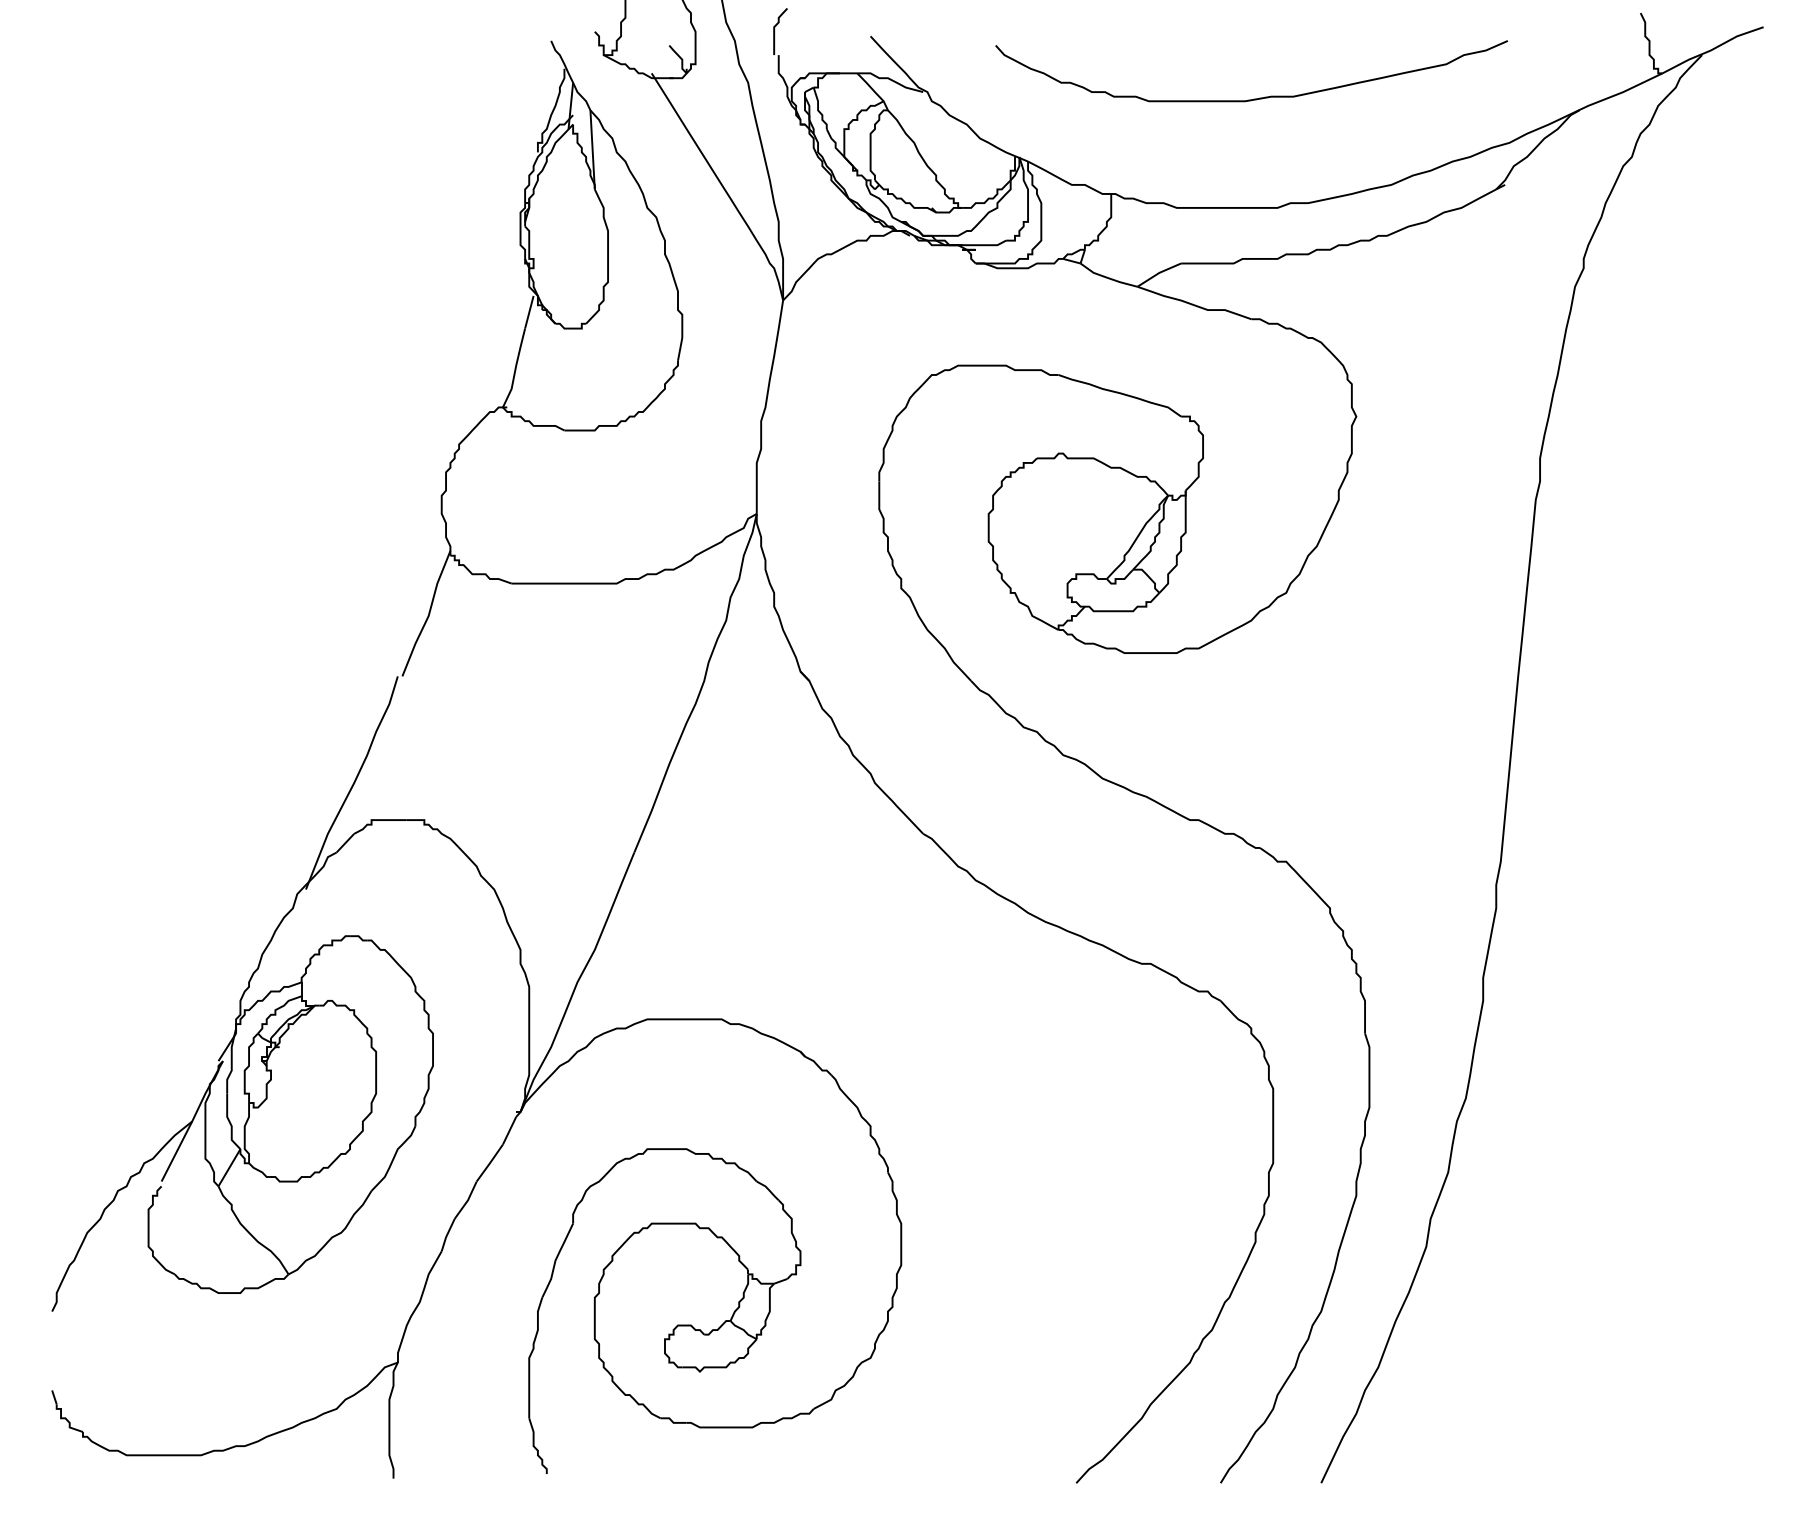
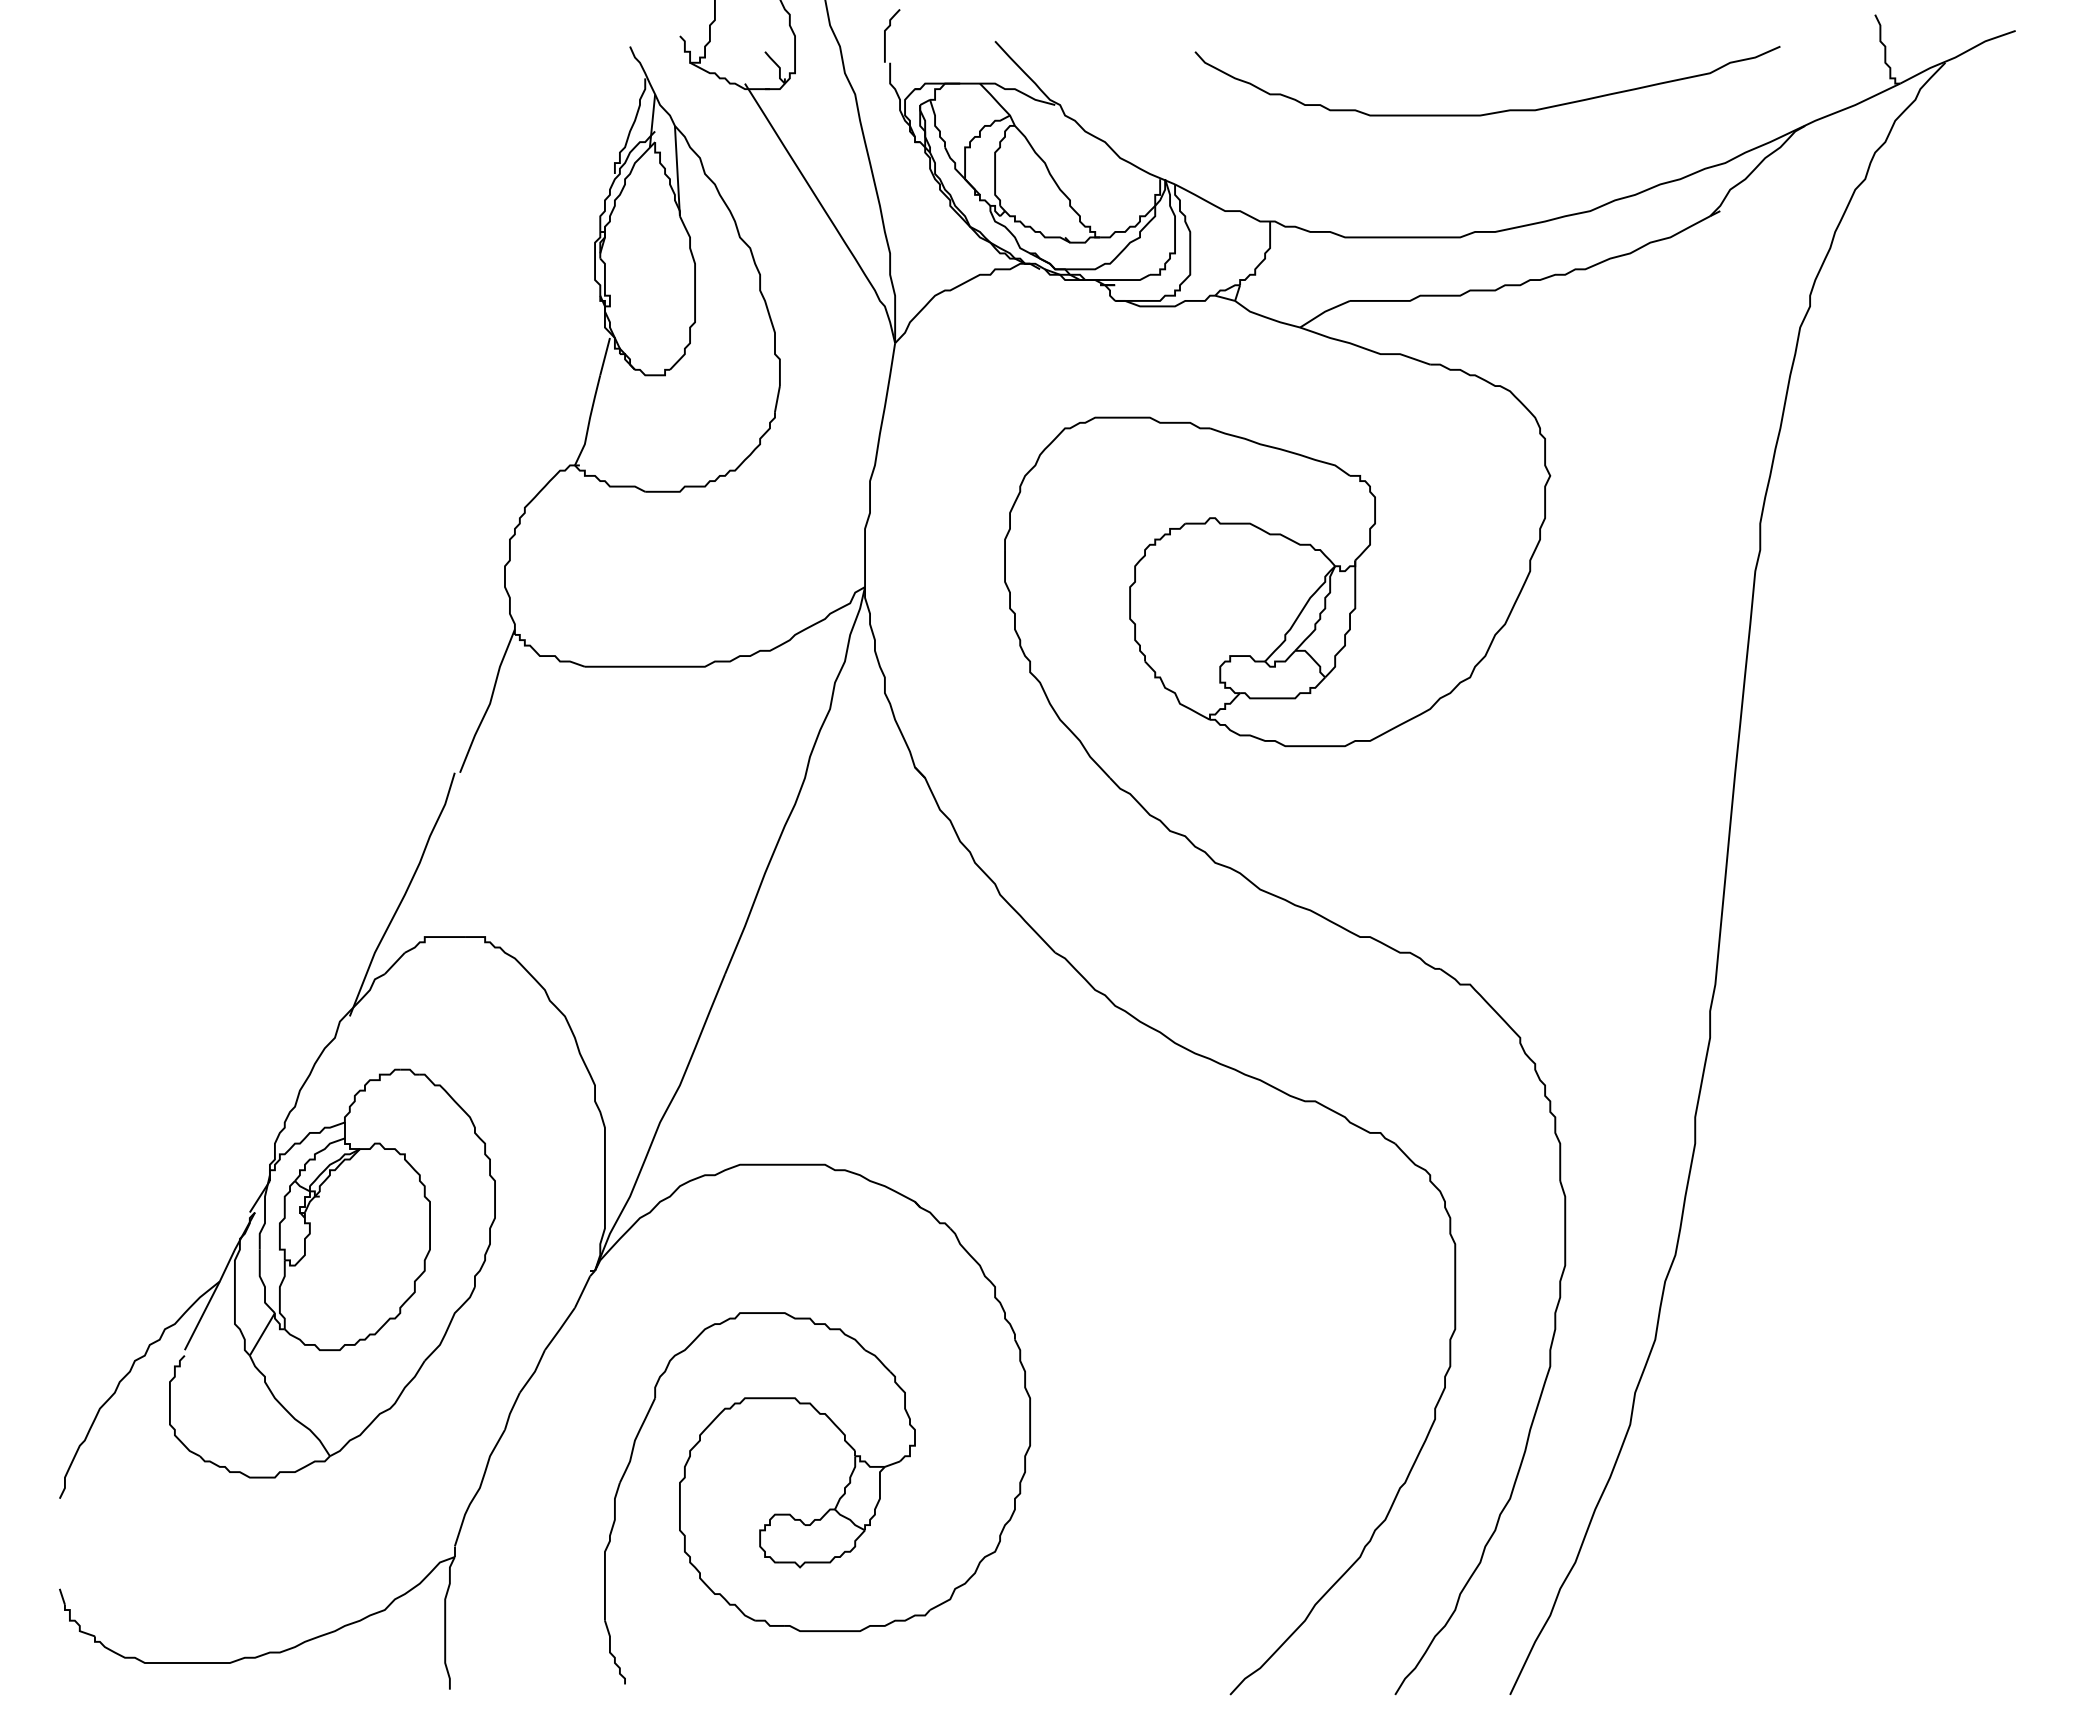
curve: (1254, 98) -> (1490, 112), moved

